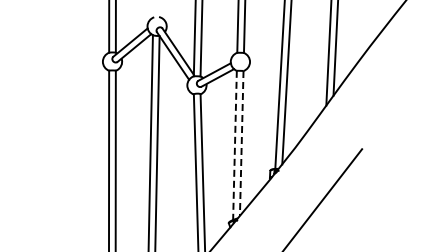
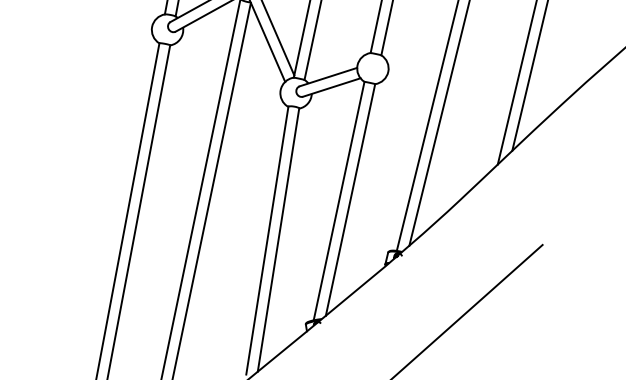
line: (241, 143) -> (350, 199), dashed -> solid
line: (234, 145) -> (338, 201), dashed -> solid

